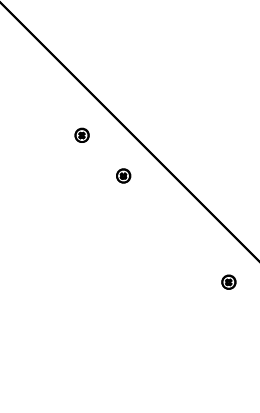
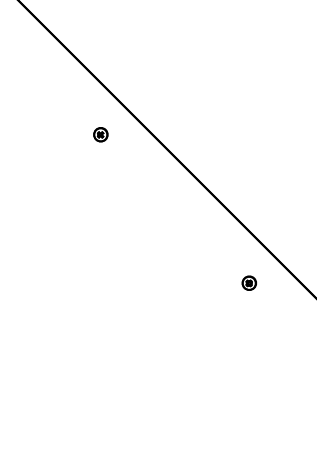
part: (123, 175) -> (142, 175), removed

